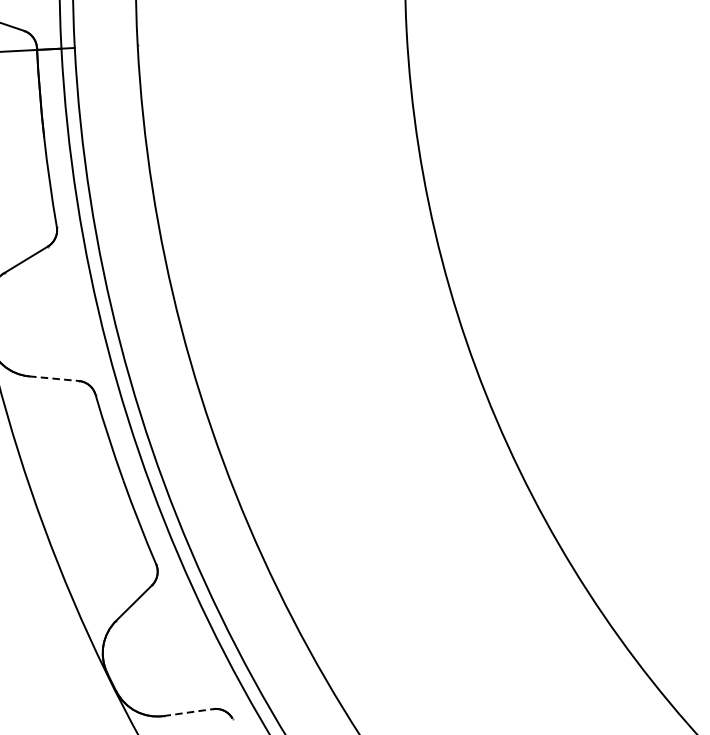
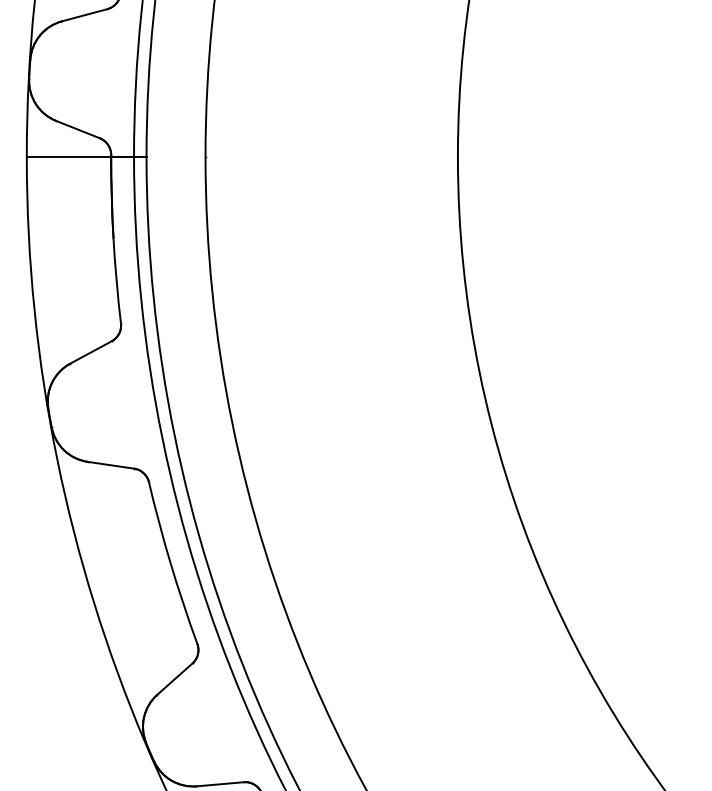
line: (53, 378) -> (110, 465), dashed -> solid
line: (188, 712) -> (220, 784), dashed -> solid

